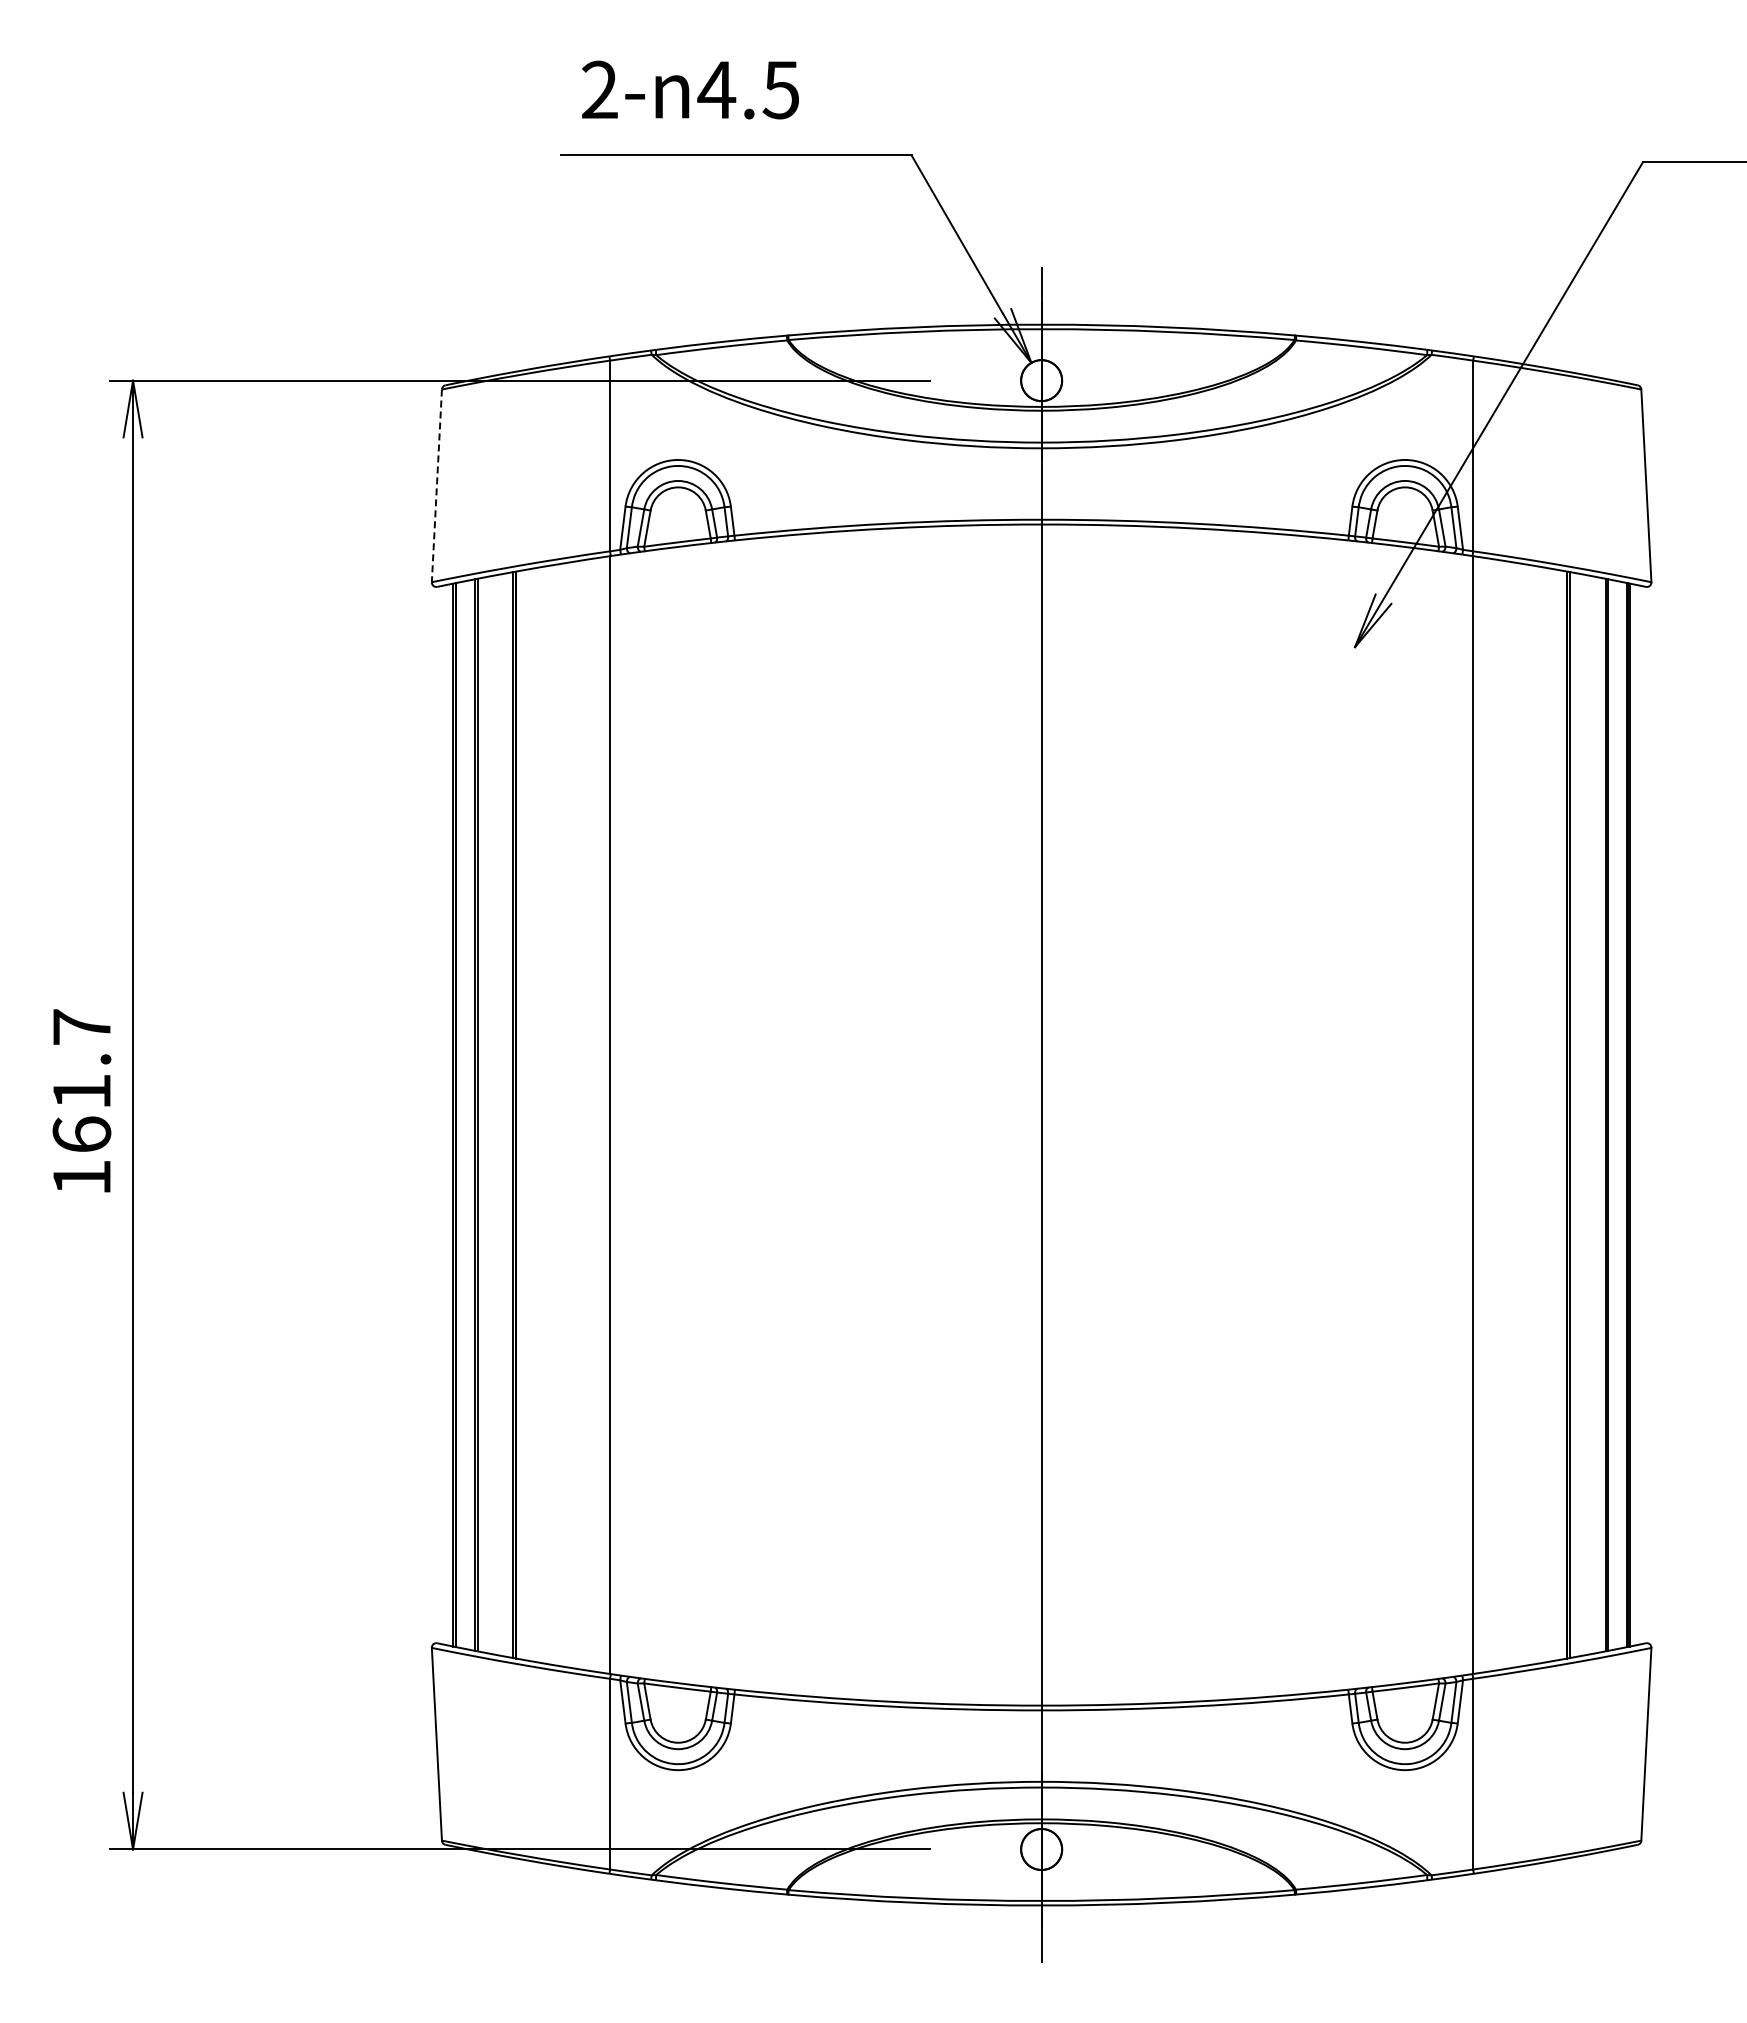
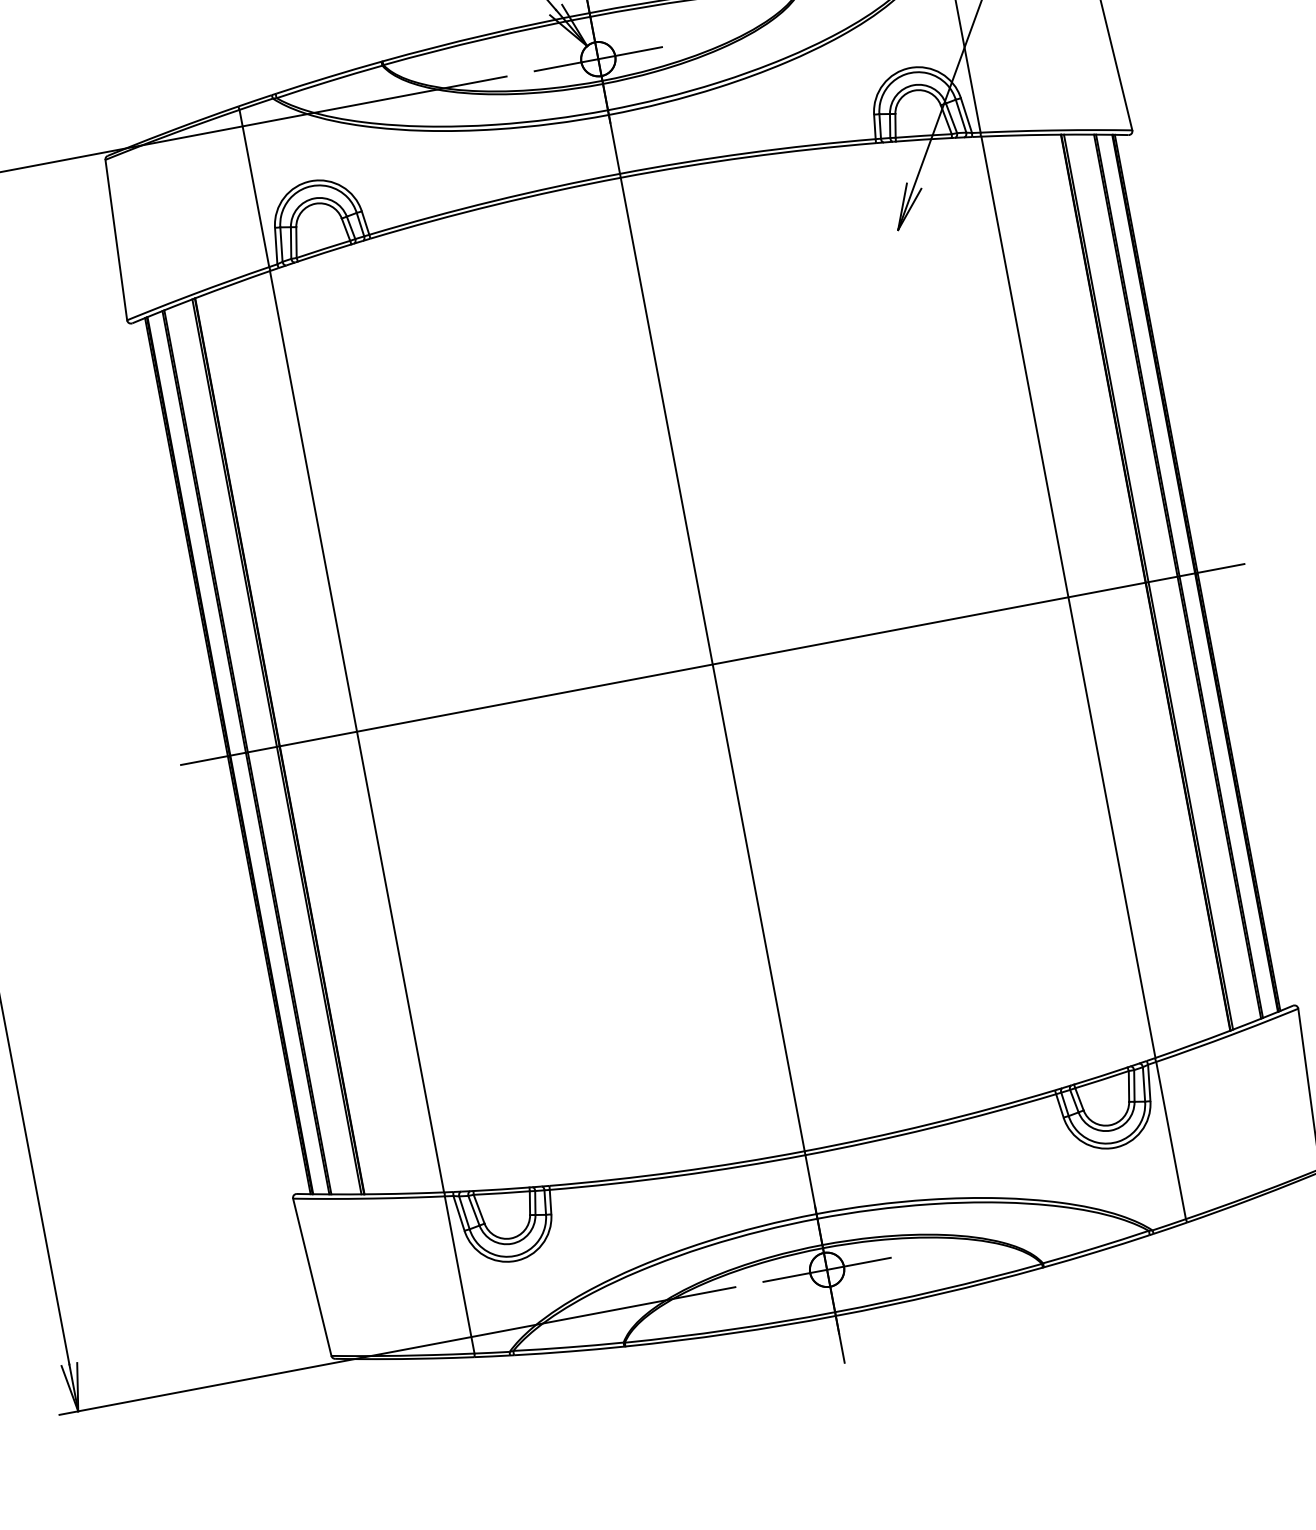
line: (1041, 380) -> (598, 59), added
line: (436, 486) -> (116, 240), dashed -> solid
line: (1041, 1115) -> (712, 664), added
line: (1041, 1849) -> (826, 1269), added

